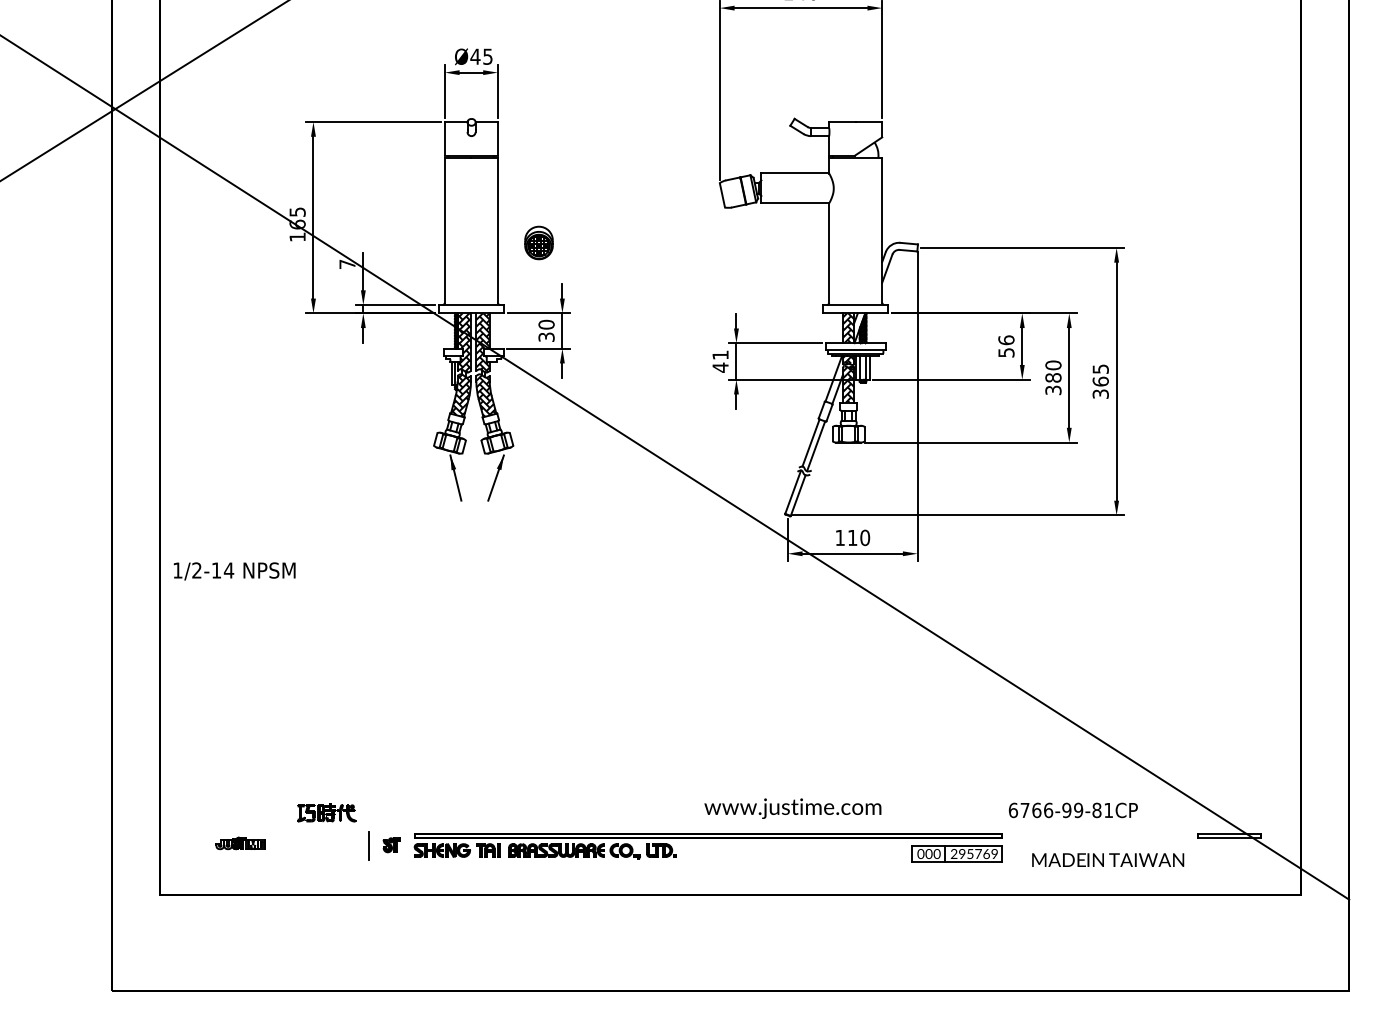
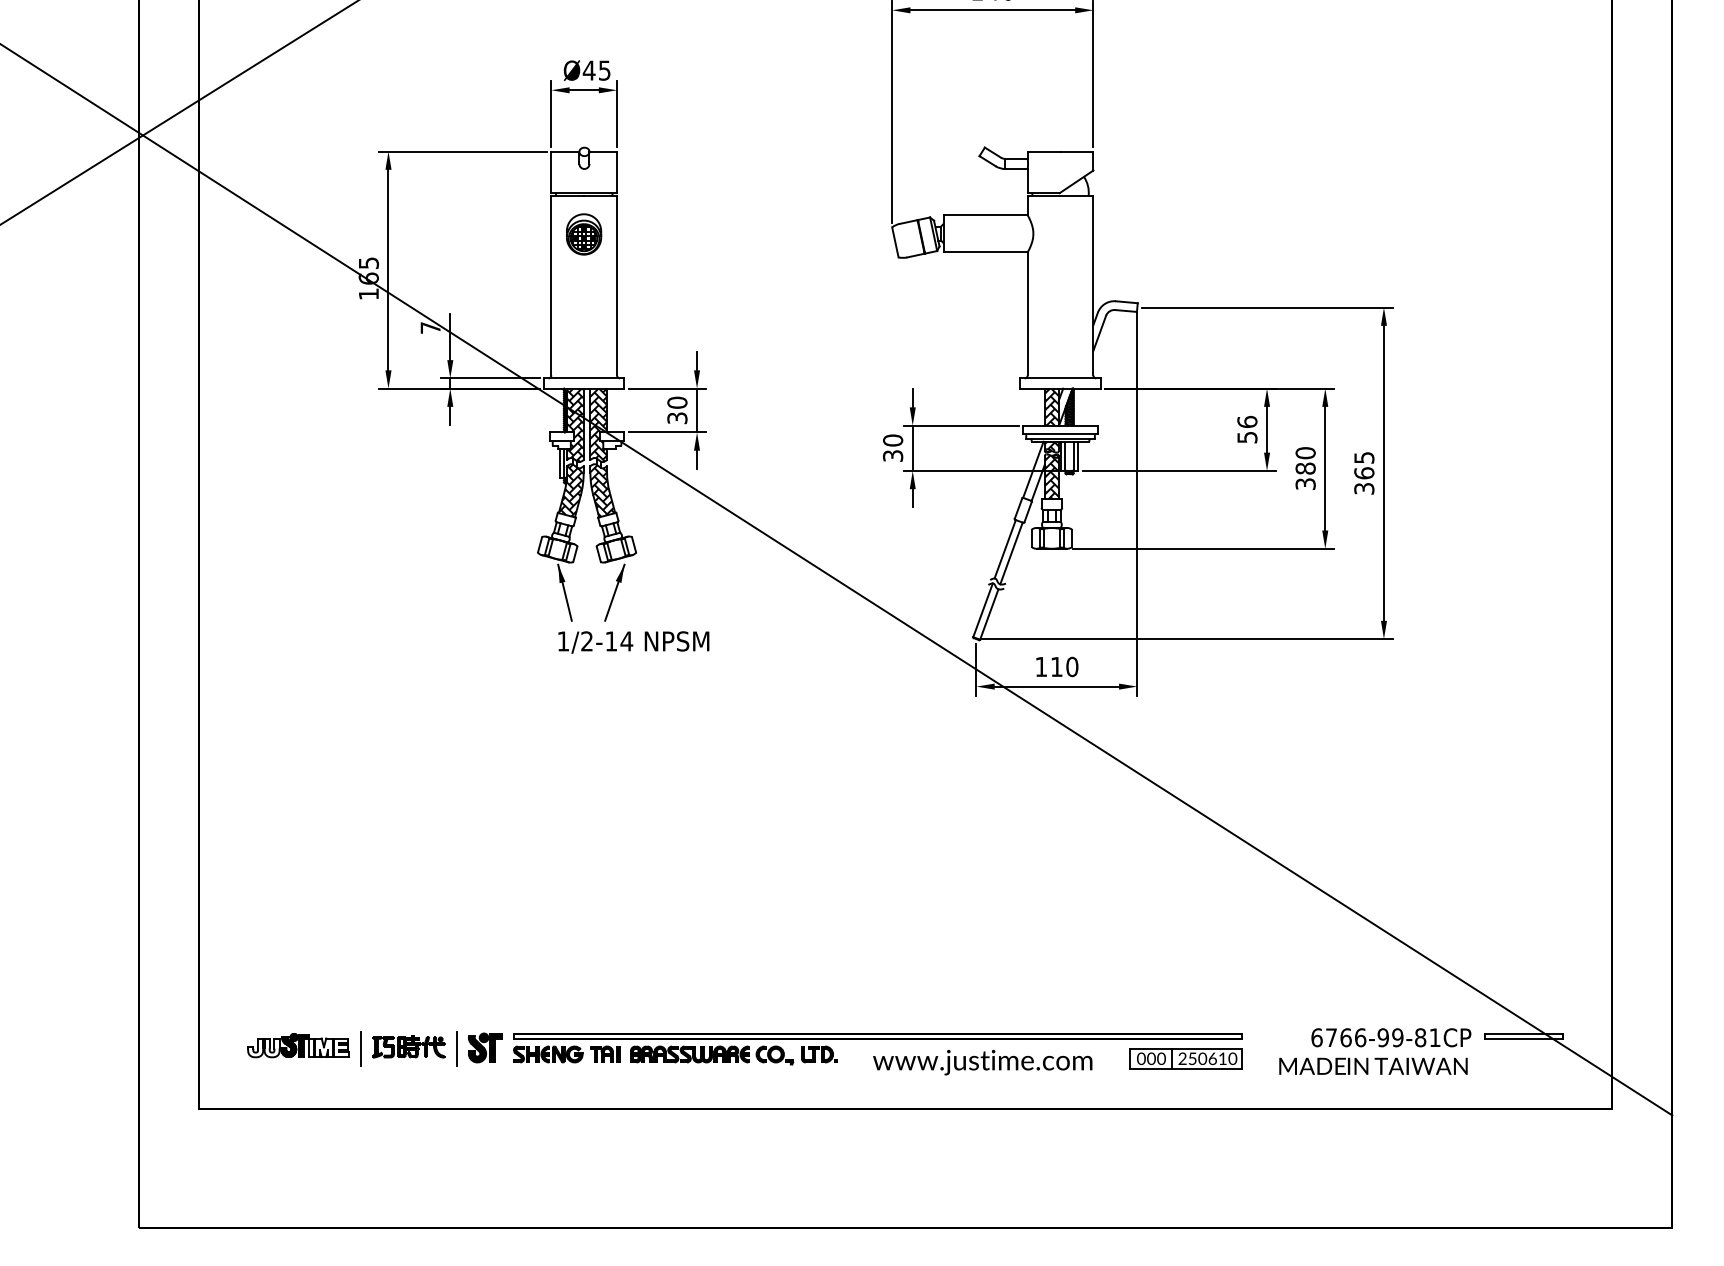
part: (539, 243) -> (584, 234), moved
text: (720, 361) -> (893, 448), 41 -> 30
text: (234, 571) -> (633, 642), moved
text: (792, 808) -> (982, 1062), moved
text: (1073, 810) -> (1391, 1037), moved
part: (326, 812) -> (408, 1046), moved
part: (240, 843) -> (298, 1045), size x1.67
part: (391, 844) -> (485, 1047), size x1.67
line: (291, 845) -> (361, 1048), added
text: (978, 853) -> (1212, 1058), 295769 -> 250610

